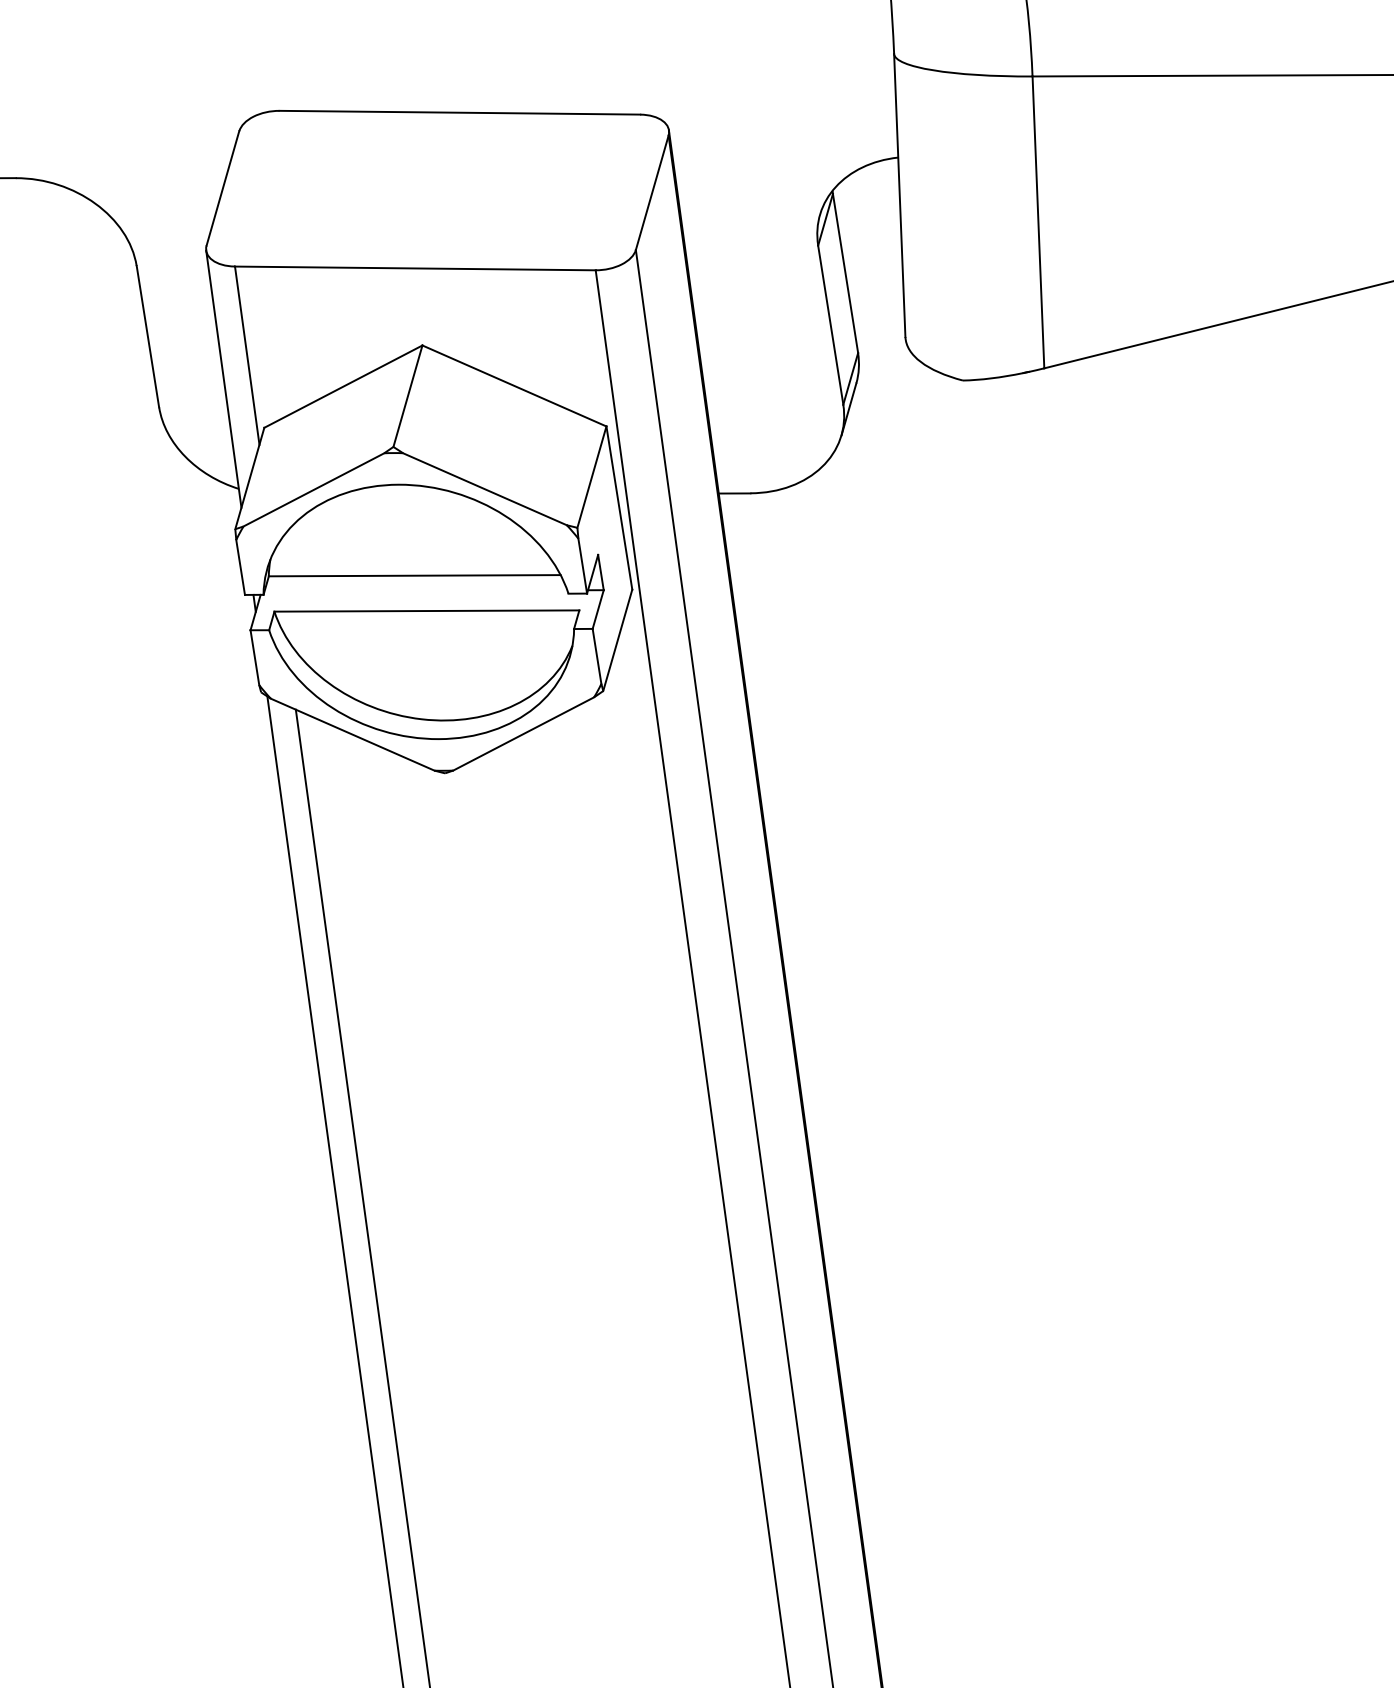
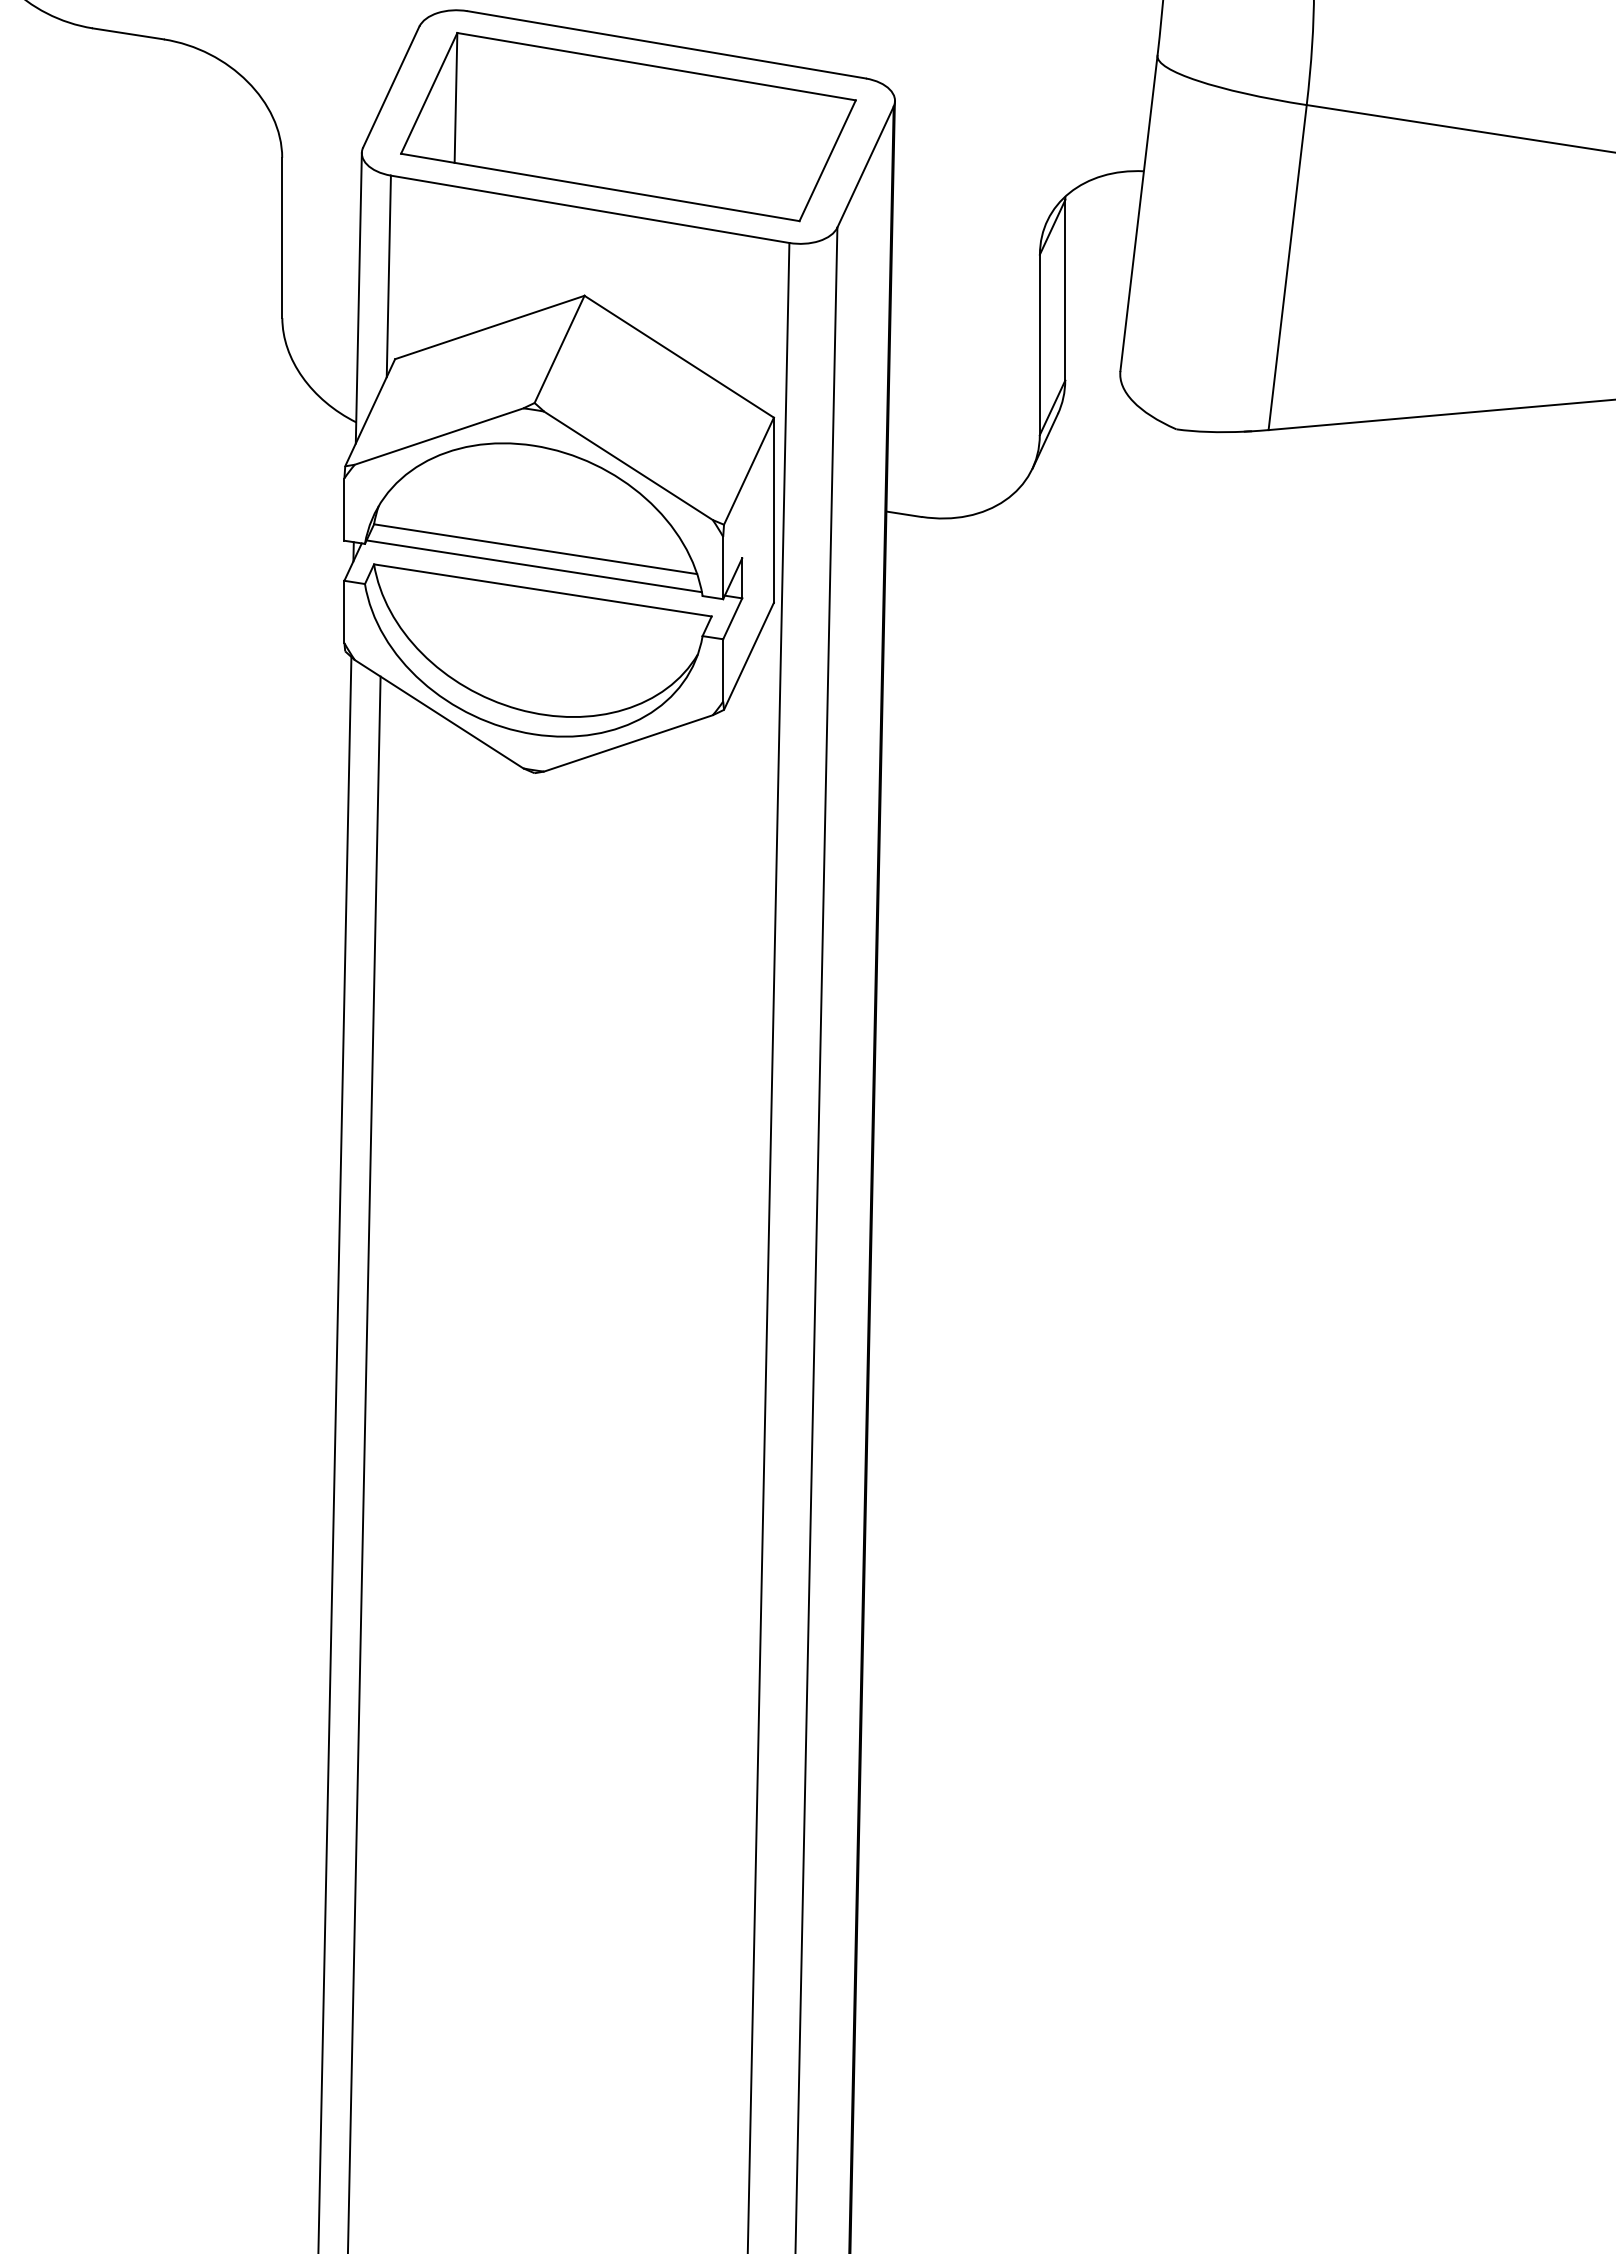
part: (437, 190) -> (628, 127), added
line: (415, 591) -> (533, 566), added

